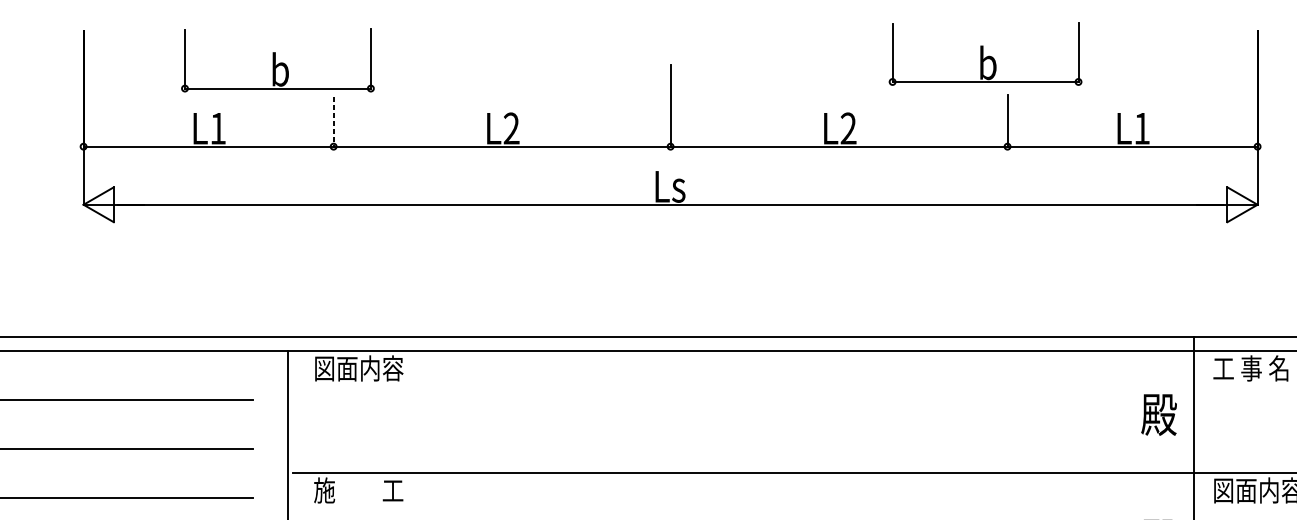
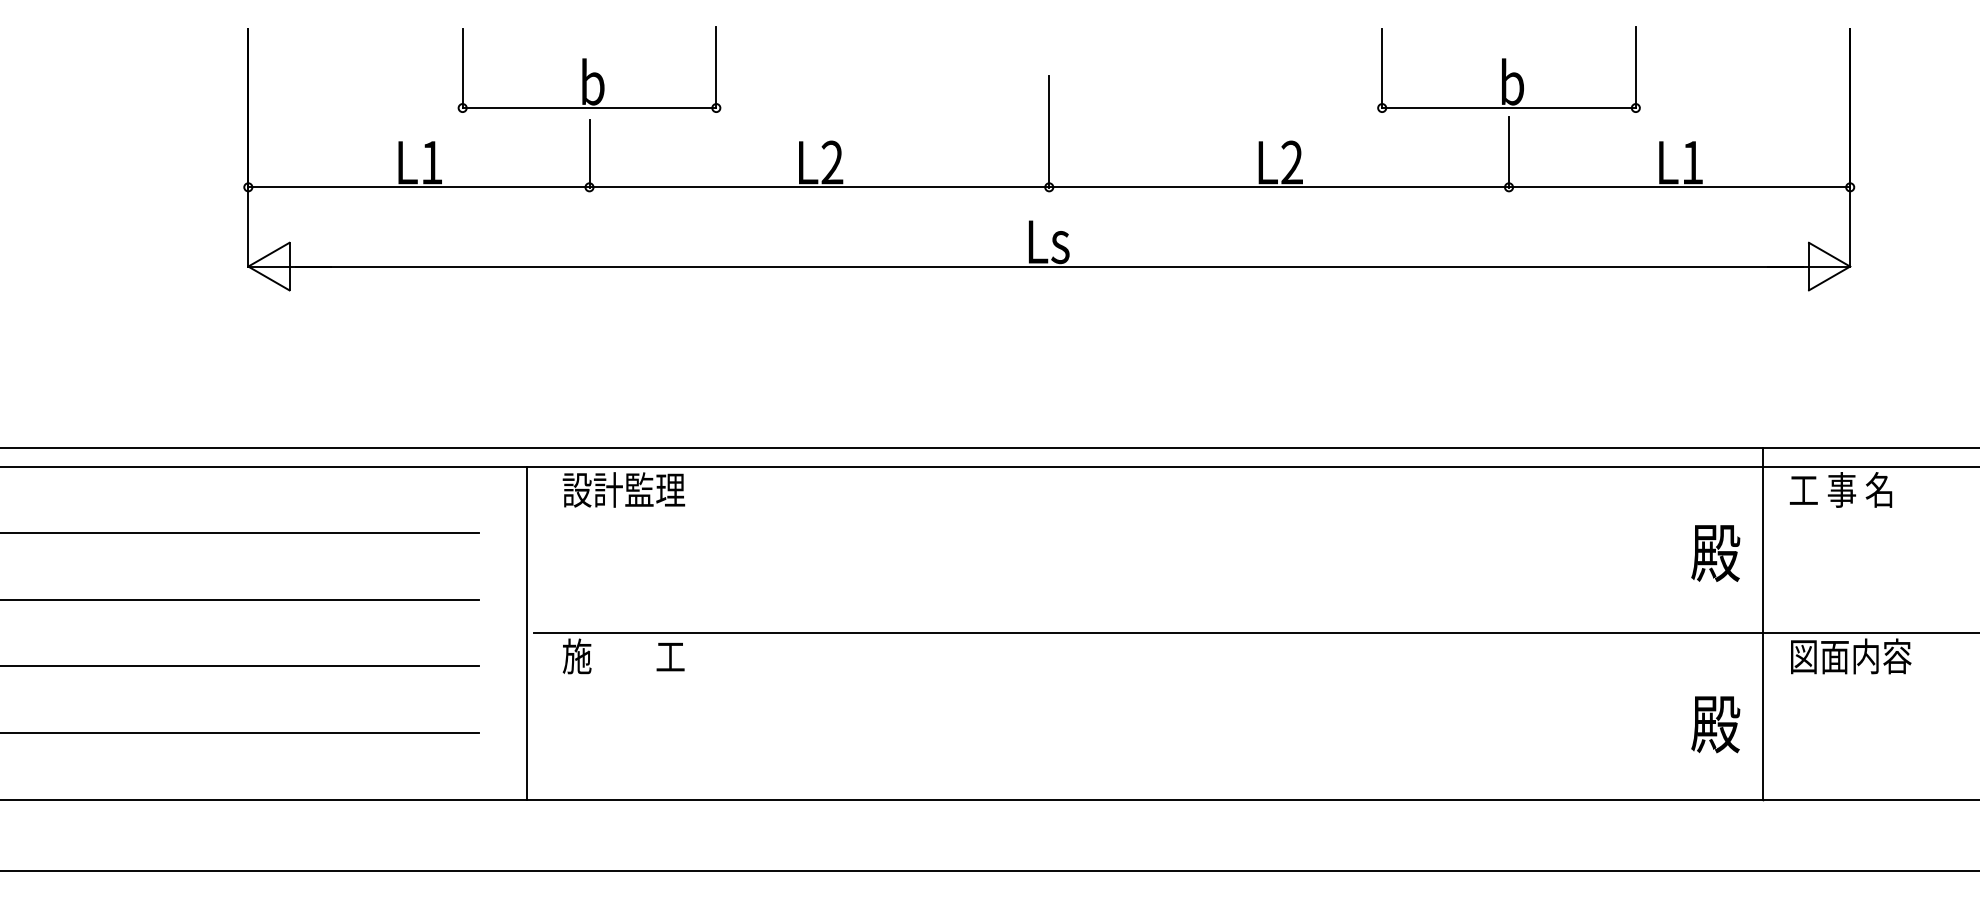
part: (985, 53) -> (1508, 69), moved
part: (277, 60) -> (589, 69), moved
line: (333, 122) -> (589, 154), dashed -> solid
text: (358, 368) -> (623, 489), 図面内容 -> 設計監理

